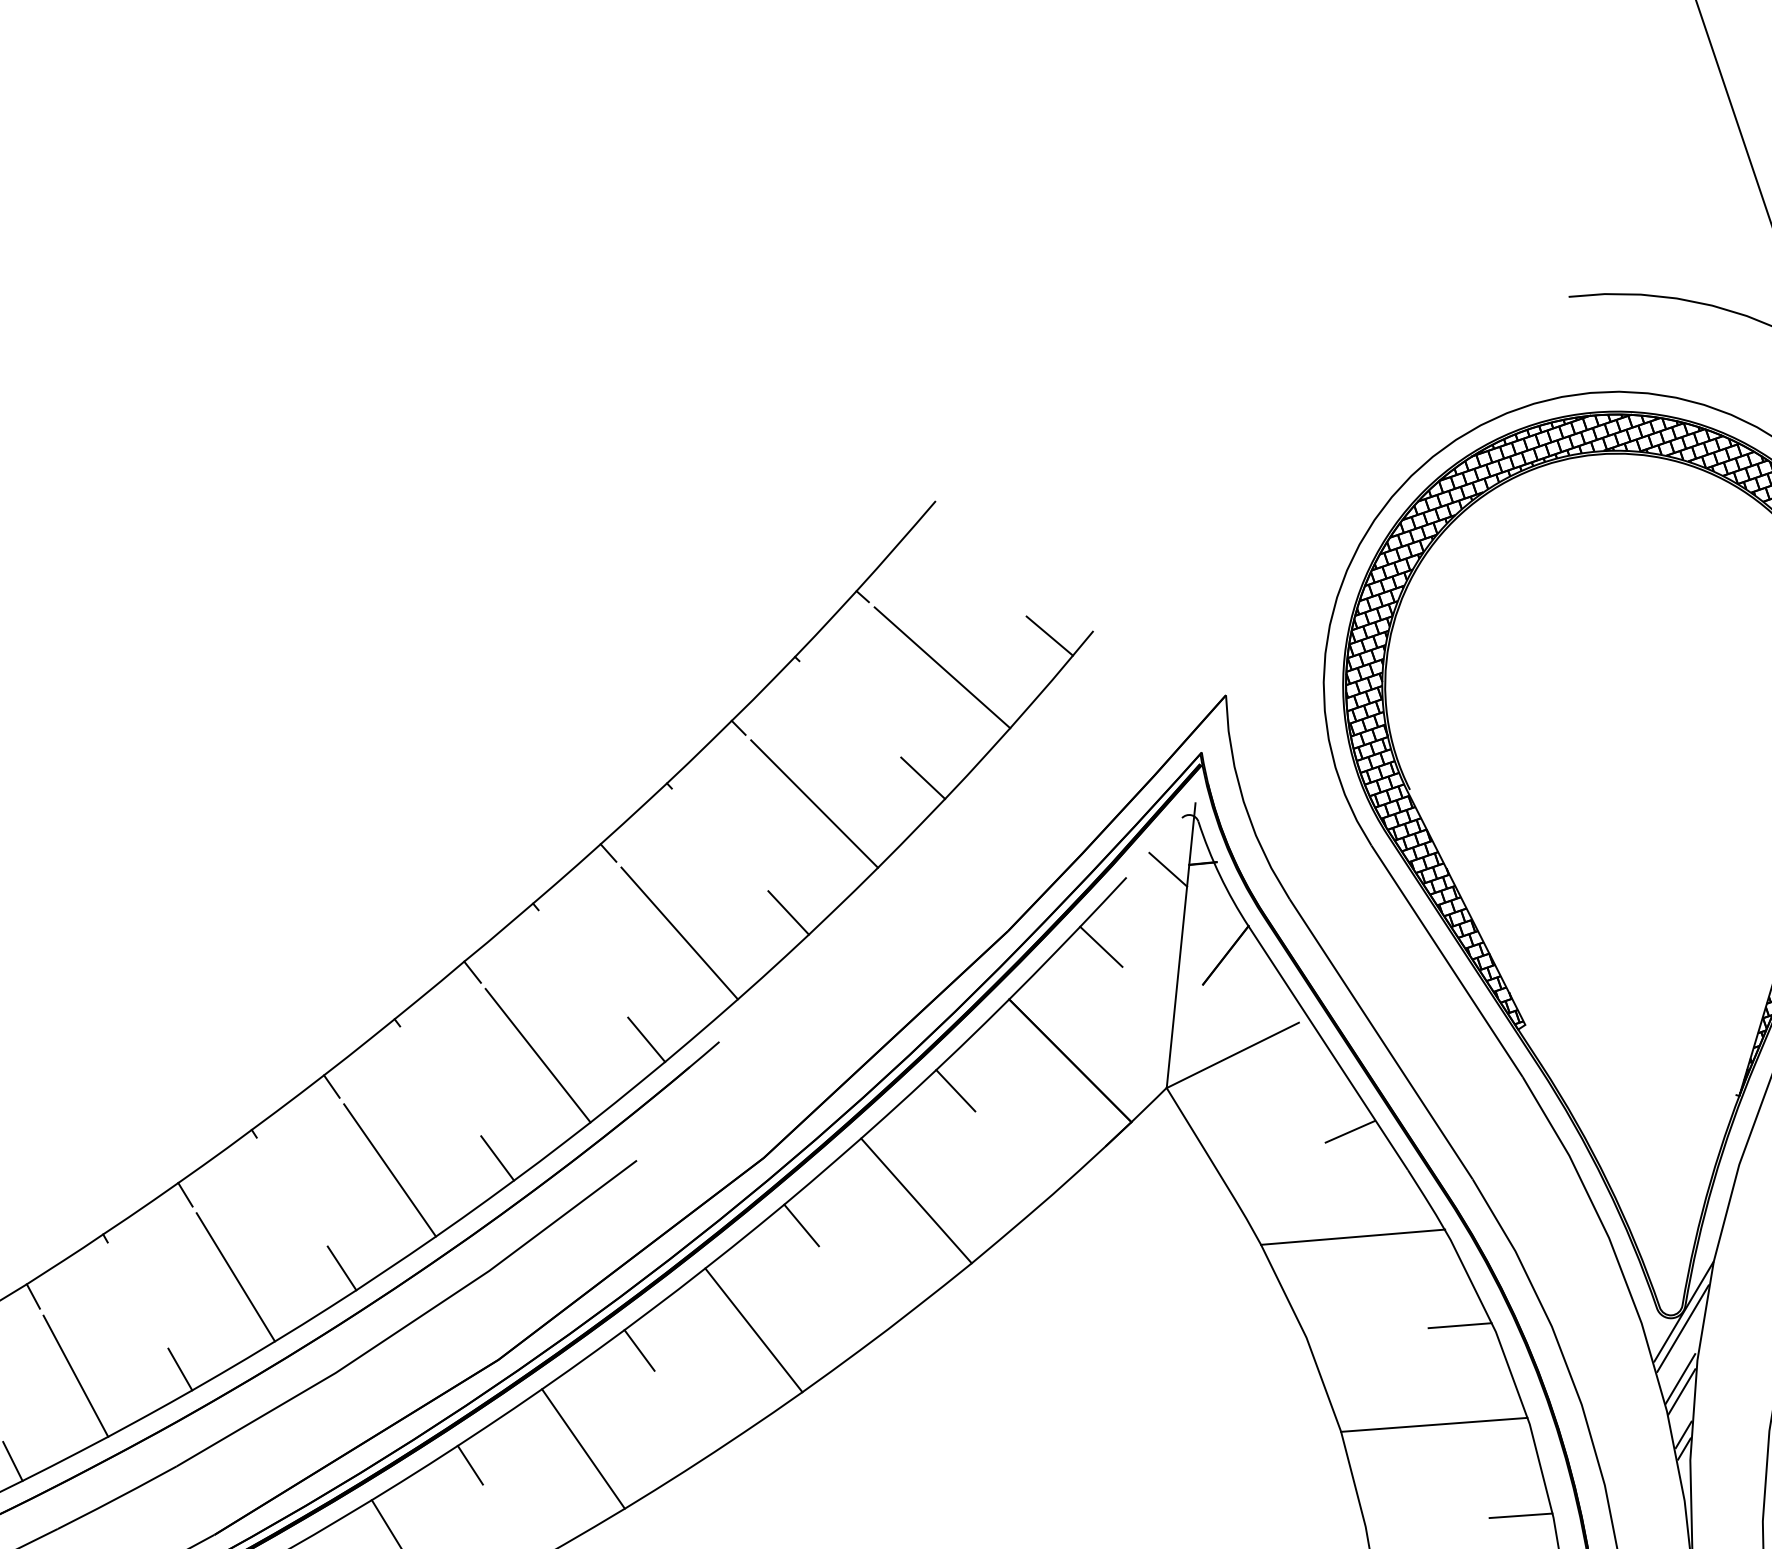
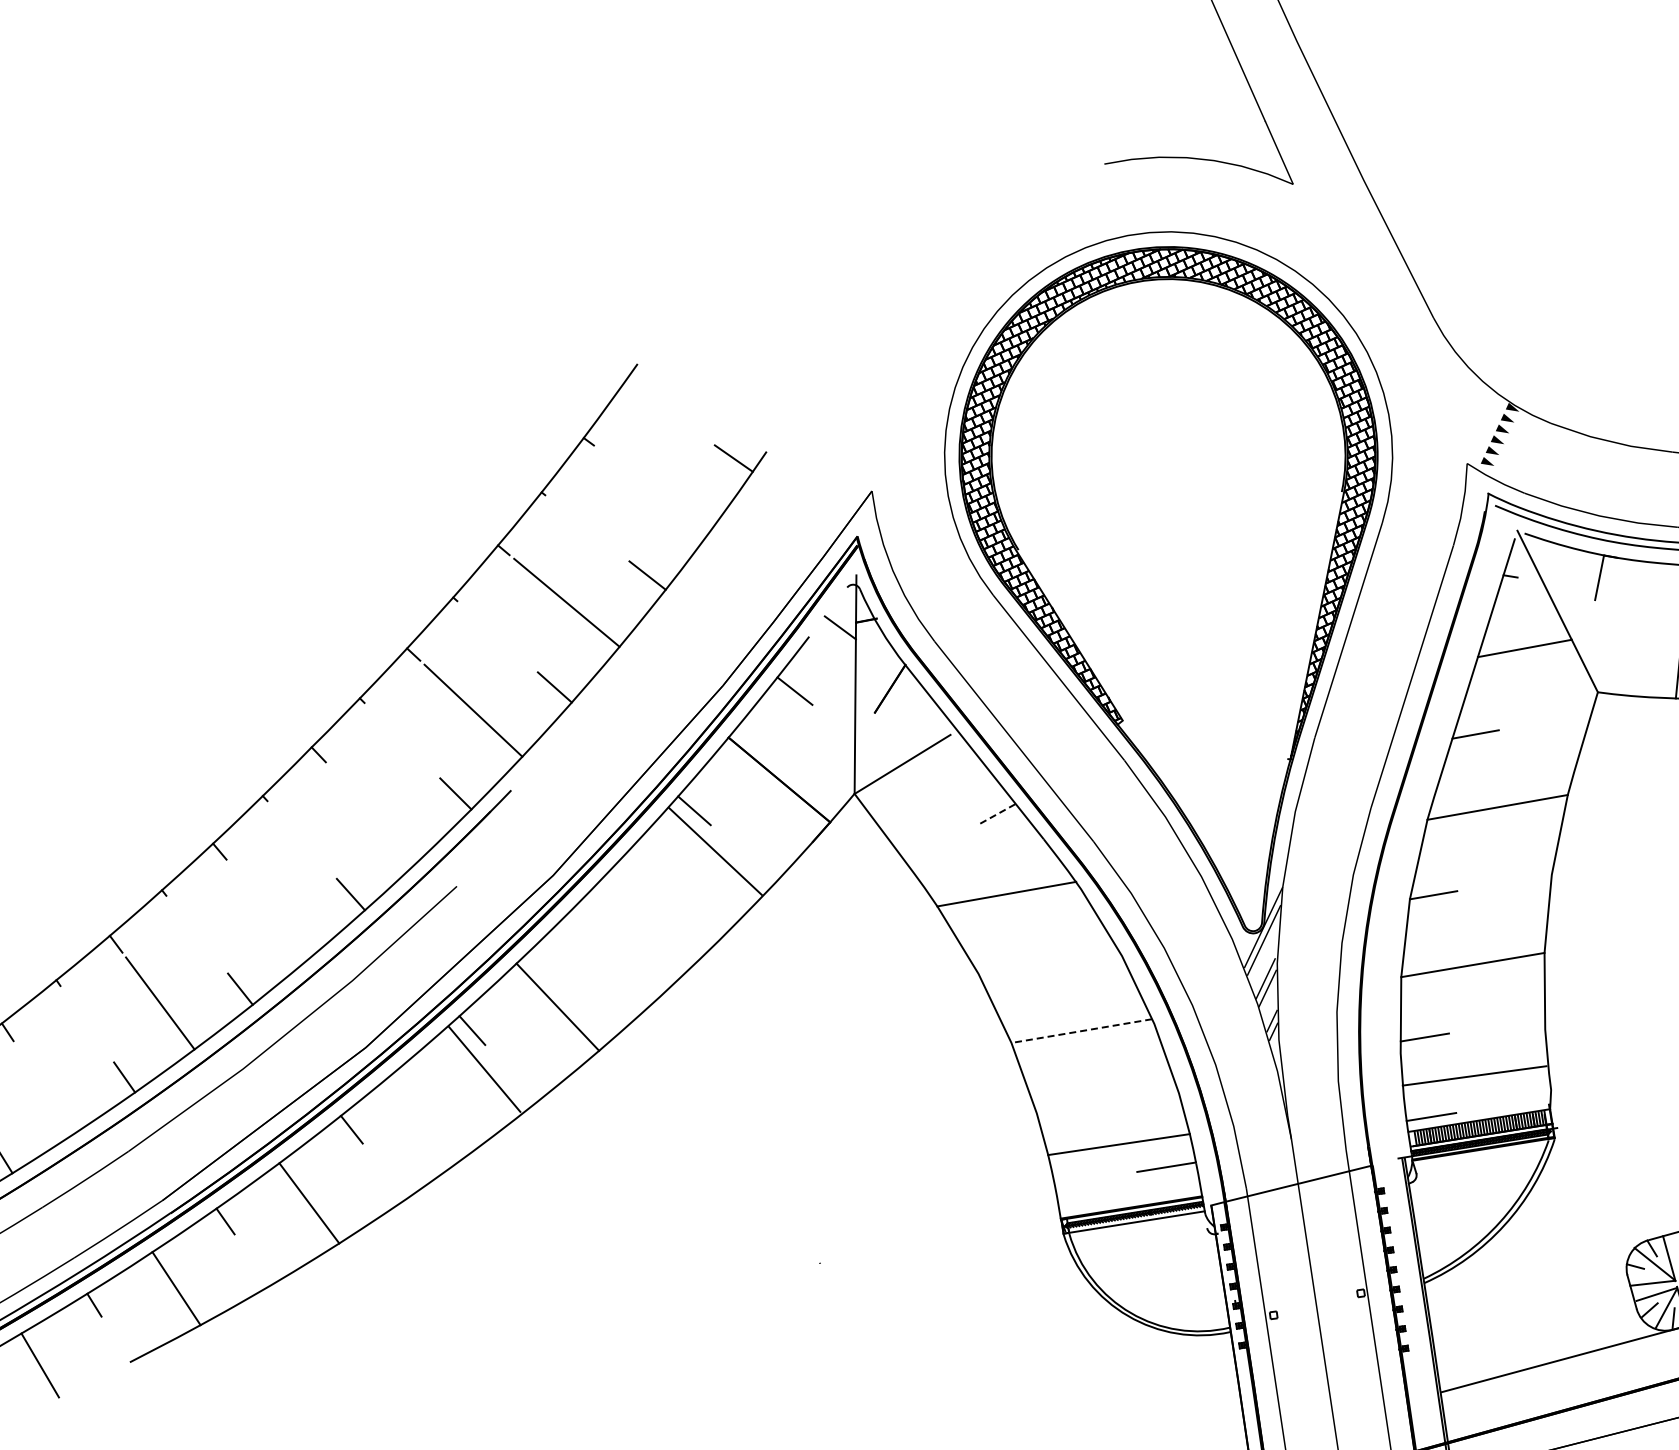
line: (942, 668) -> (654, 490), removed
line: (538, 1055) -> (374, 813), removed
line: (1350, 1132) -> (997, 814), solid -> dashed
line: (389, 1170) -> (269, 911), removed
line: (915, 1199) -> (714, 850), moved
line: (801, 1224) -> (586, 923), removed
line: (1460, 1325) -> (1094, 953), removed
line: (75, 1375) -> (45, 1089), removed
line: (1433, 1425) -> (1081, 1031), solid -> dashed
line: (583, 1447) -> (484, 1068), moved
line: (1520, 1516) -> (1153, 1094), removed

